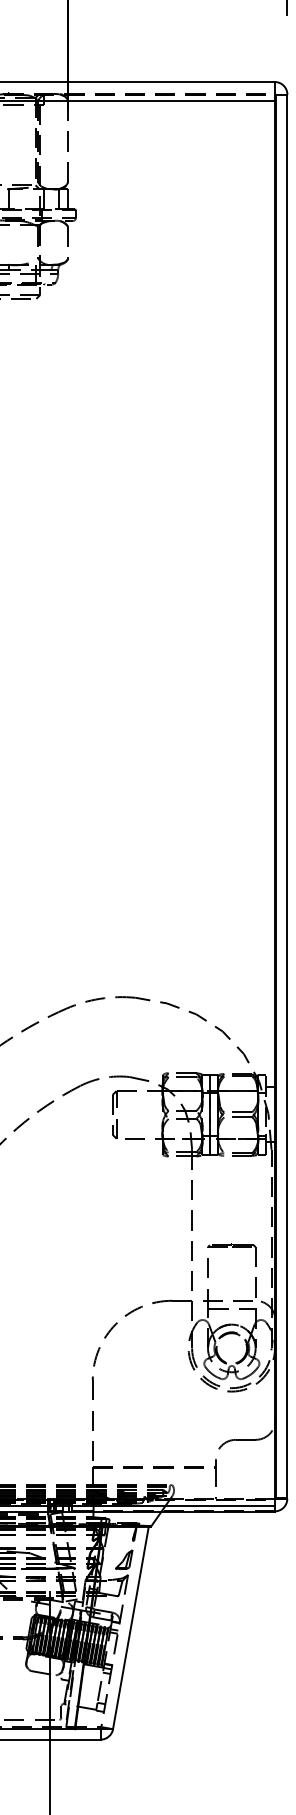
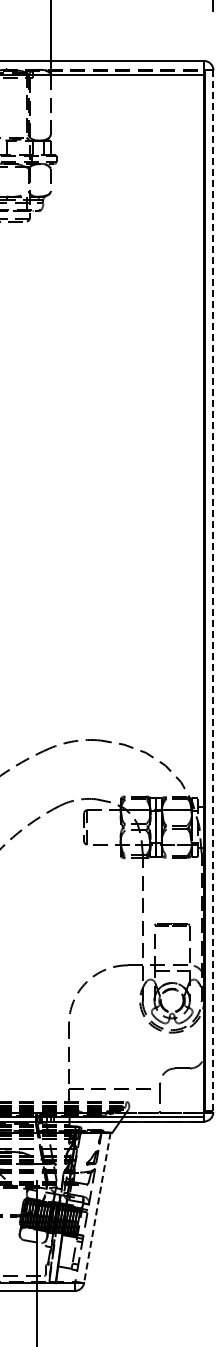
line: (287, 798) -> (213, 592), solid -> dashed
line: (131, 1628) -> (97, 1208), solid -> dashed

